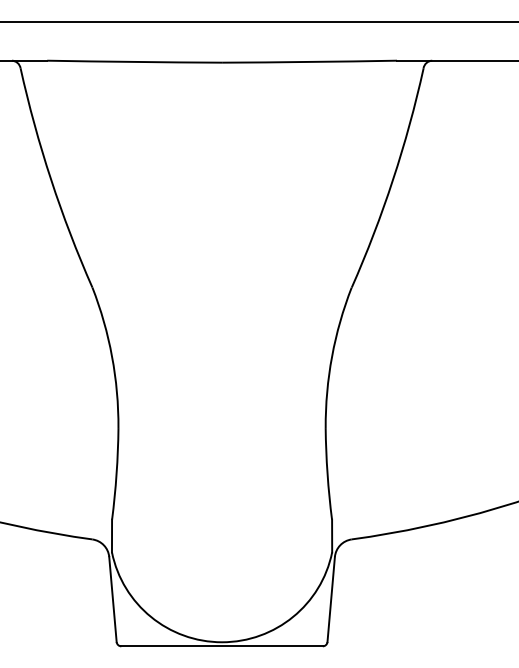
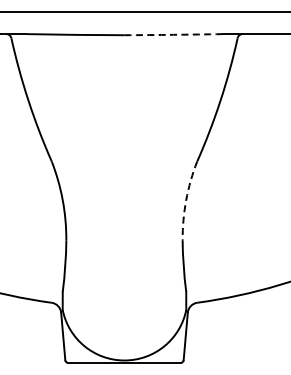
arc: (309, 61) -> (173, 34), solid -> dashed
arc: (332, 357) -> (186, 200), solid -> dashed

